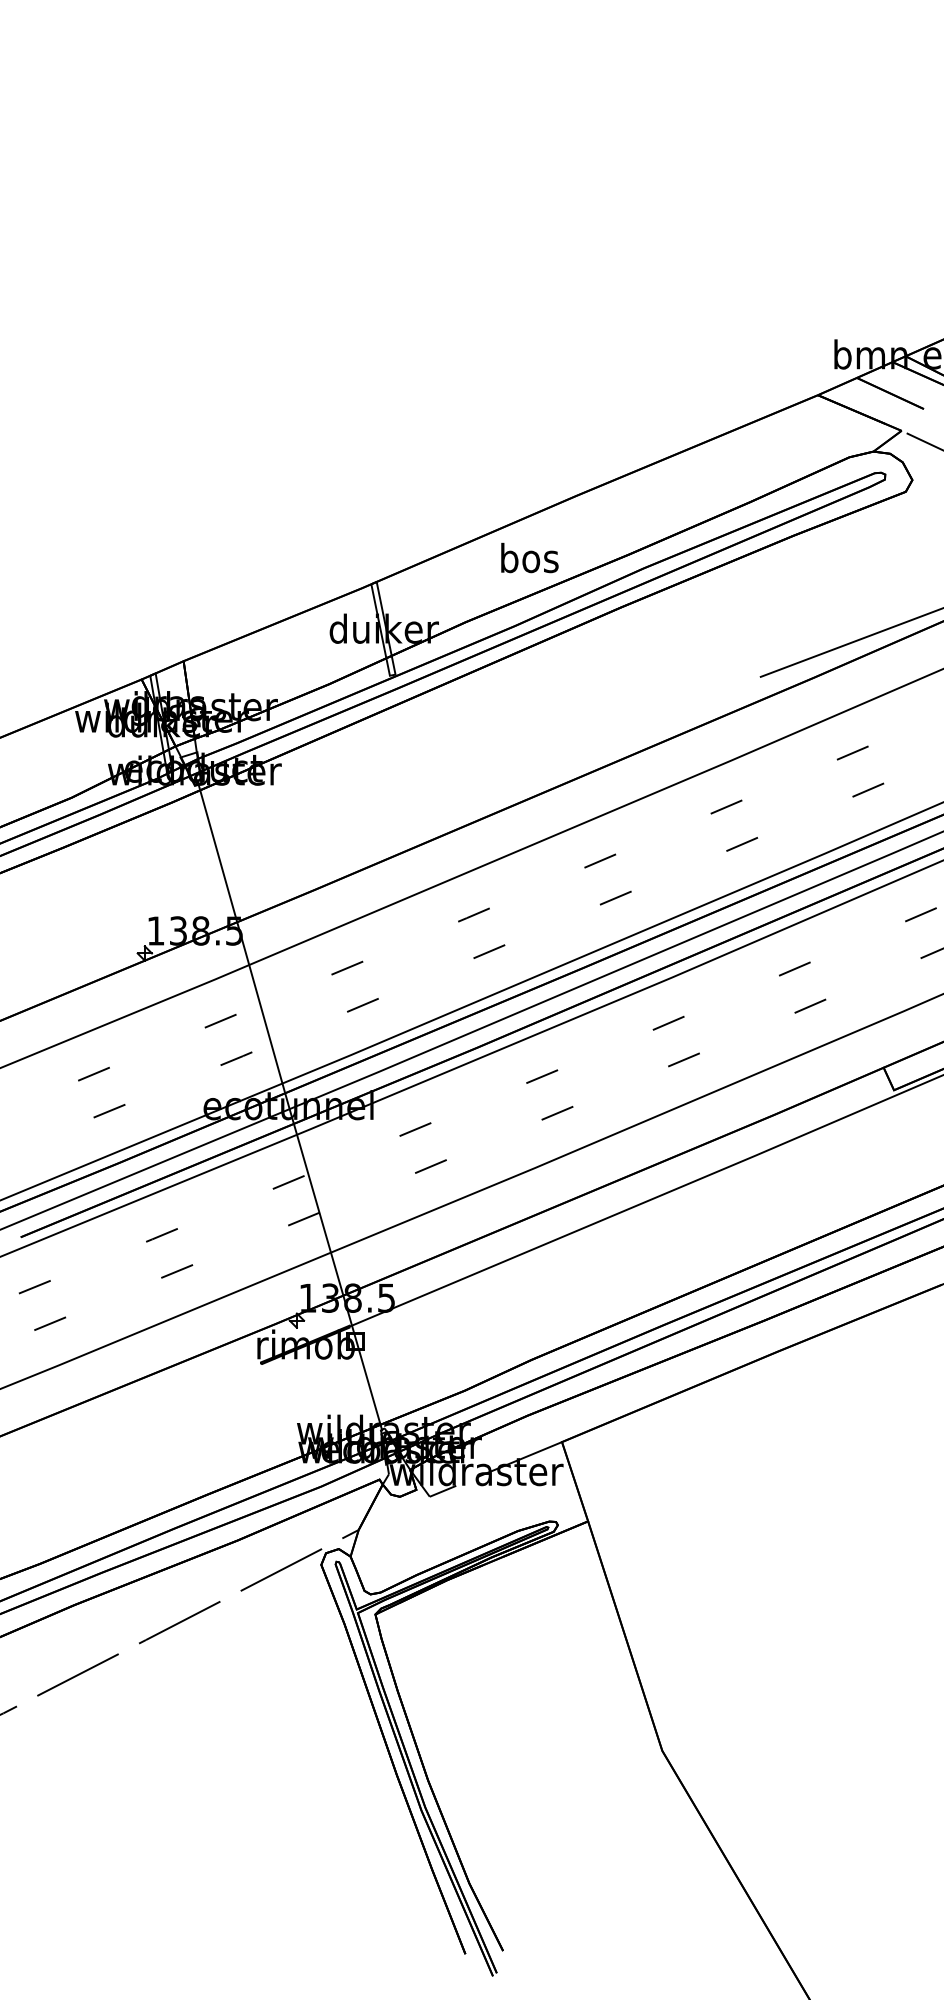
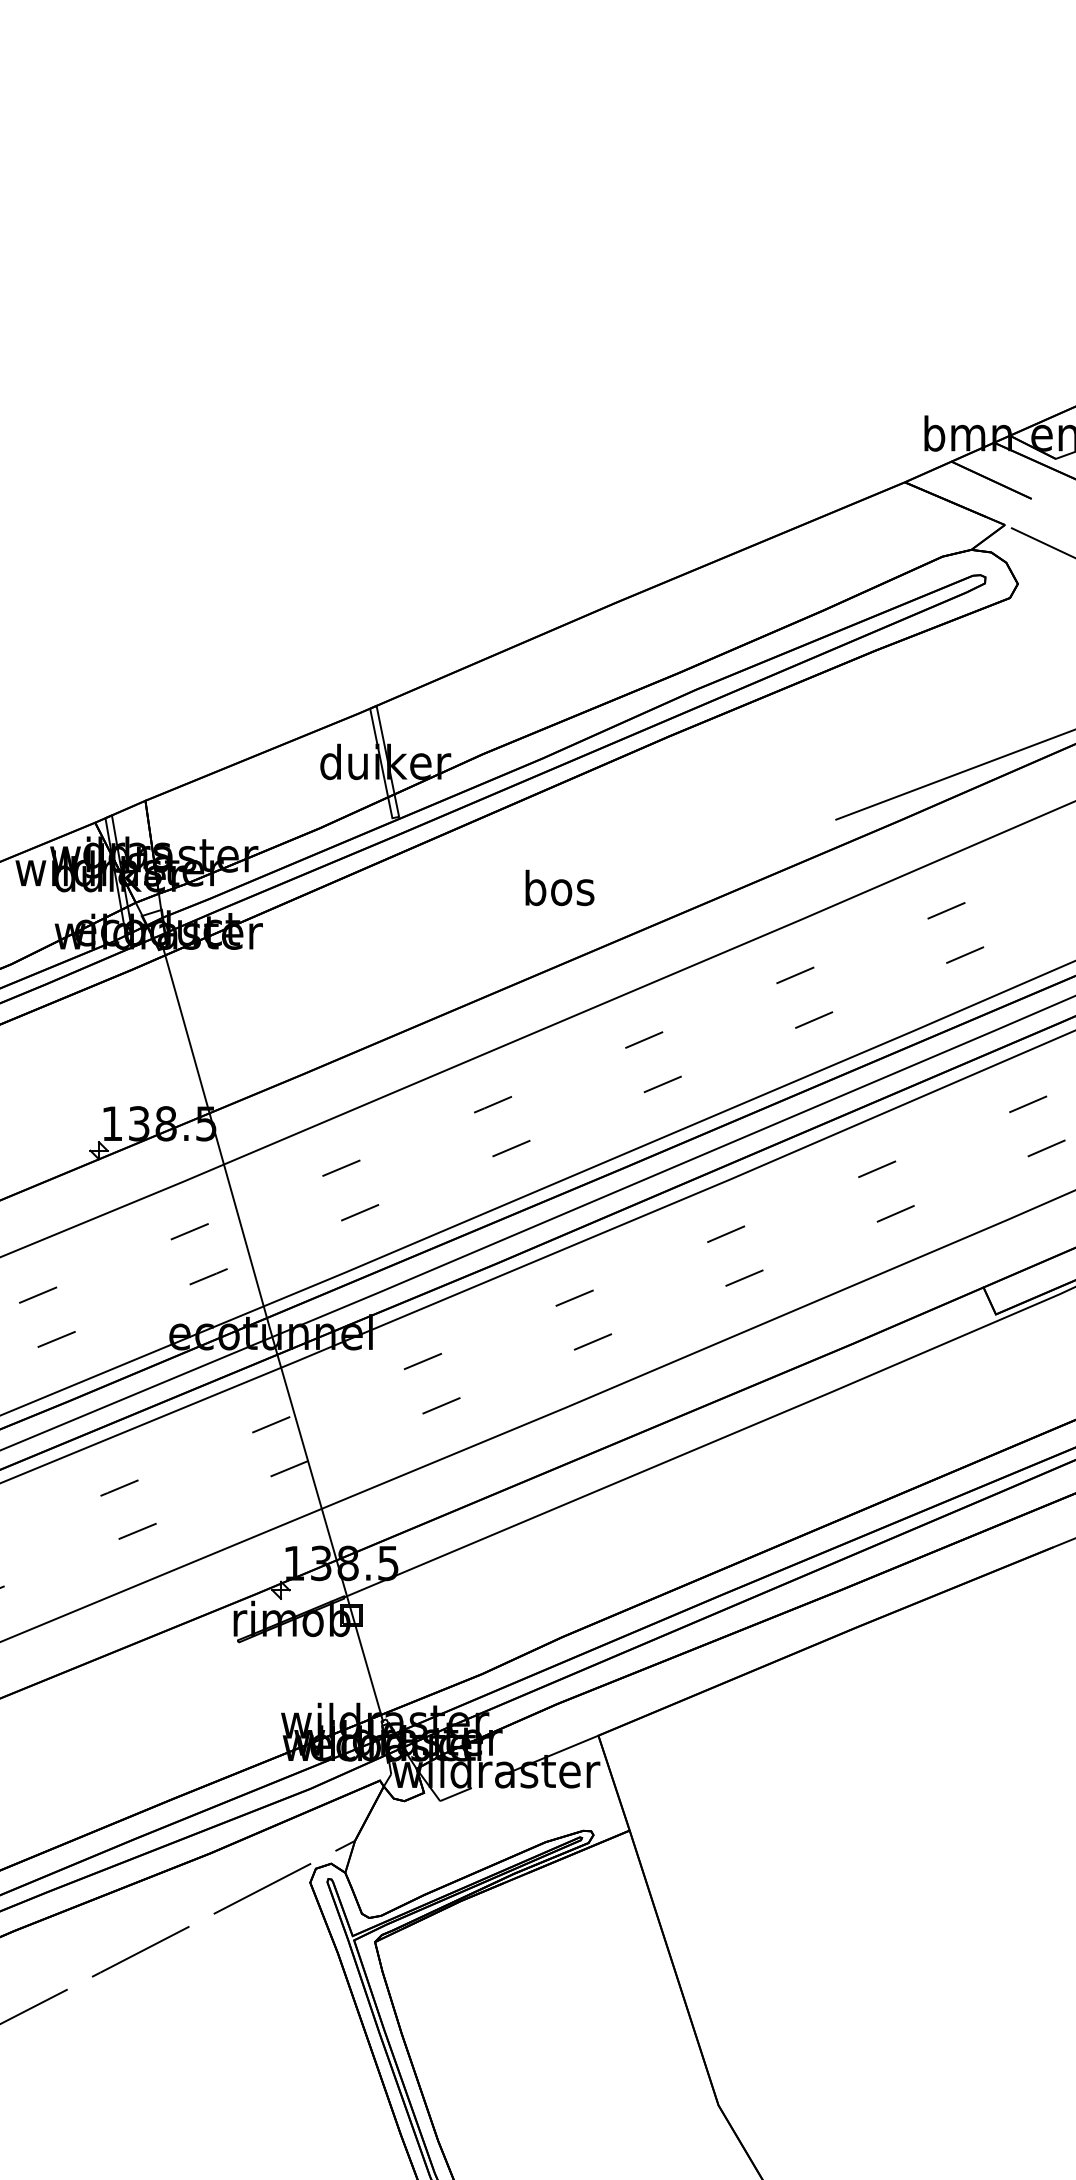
text: (529, 557) -> (559, 887), moved

